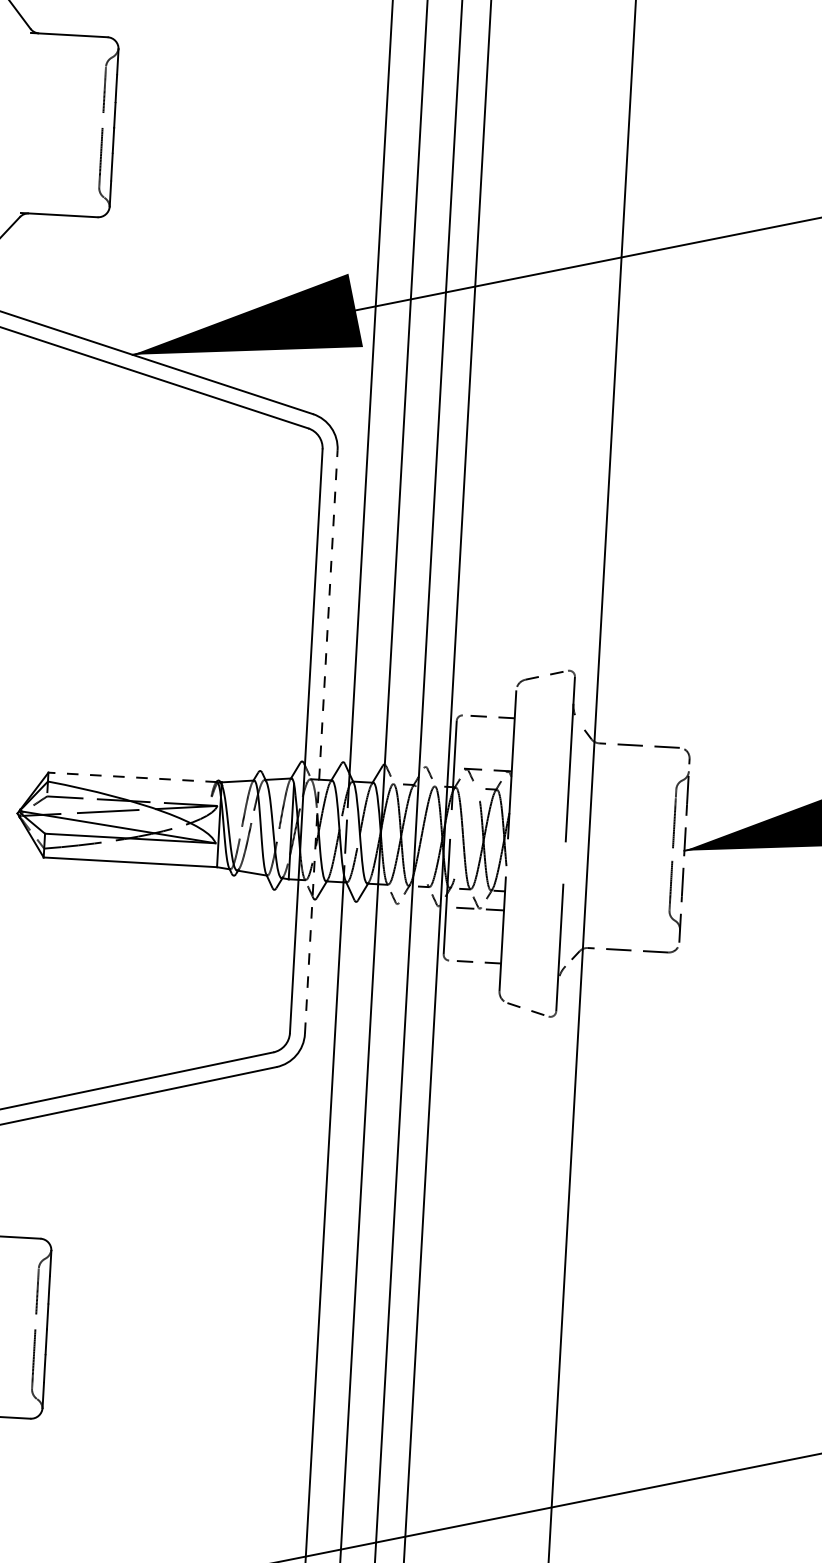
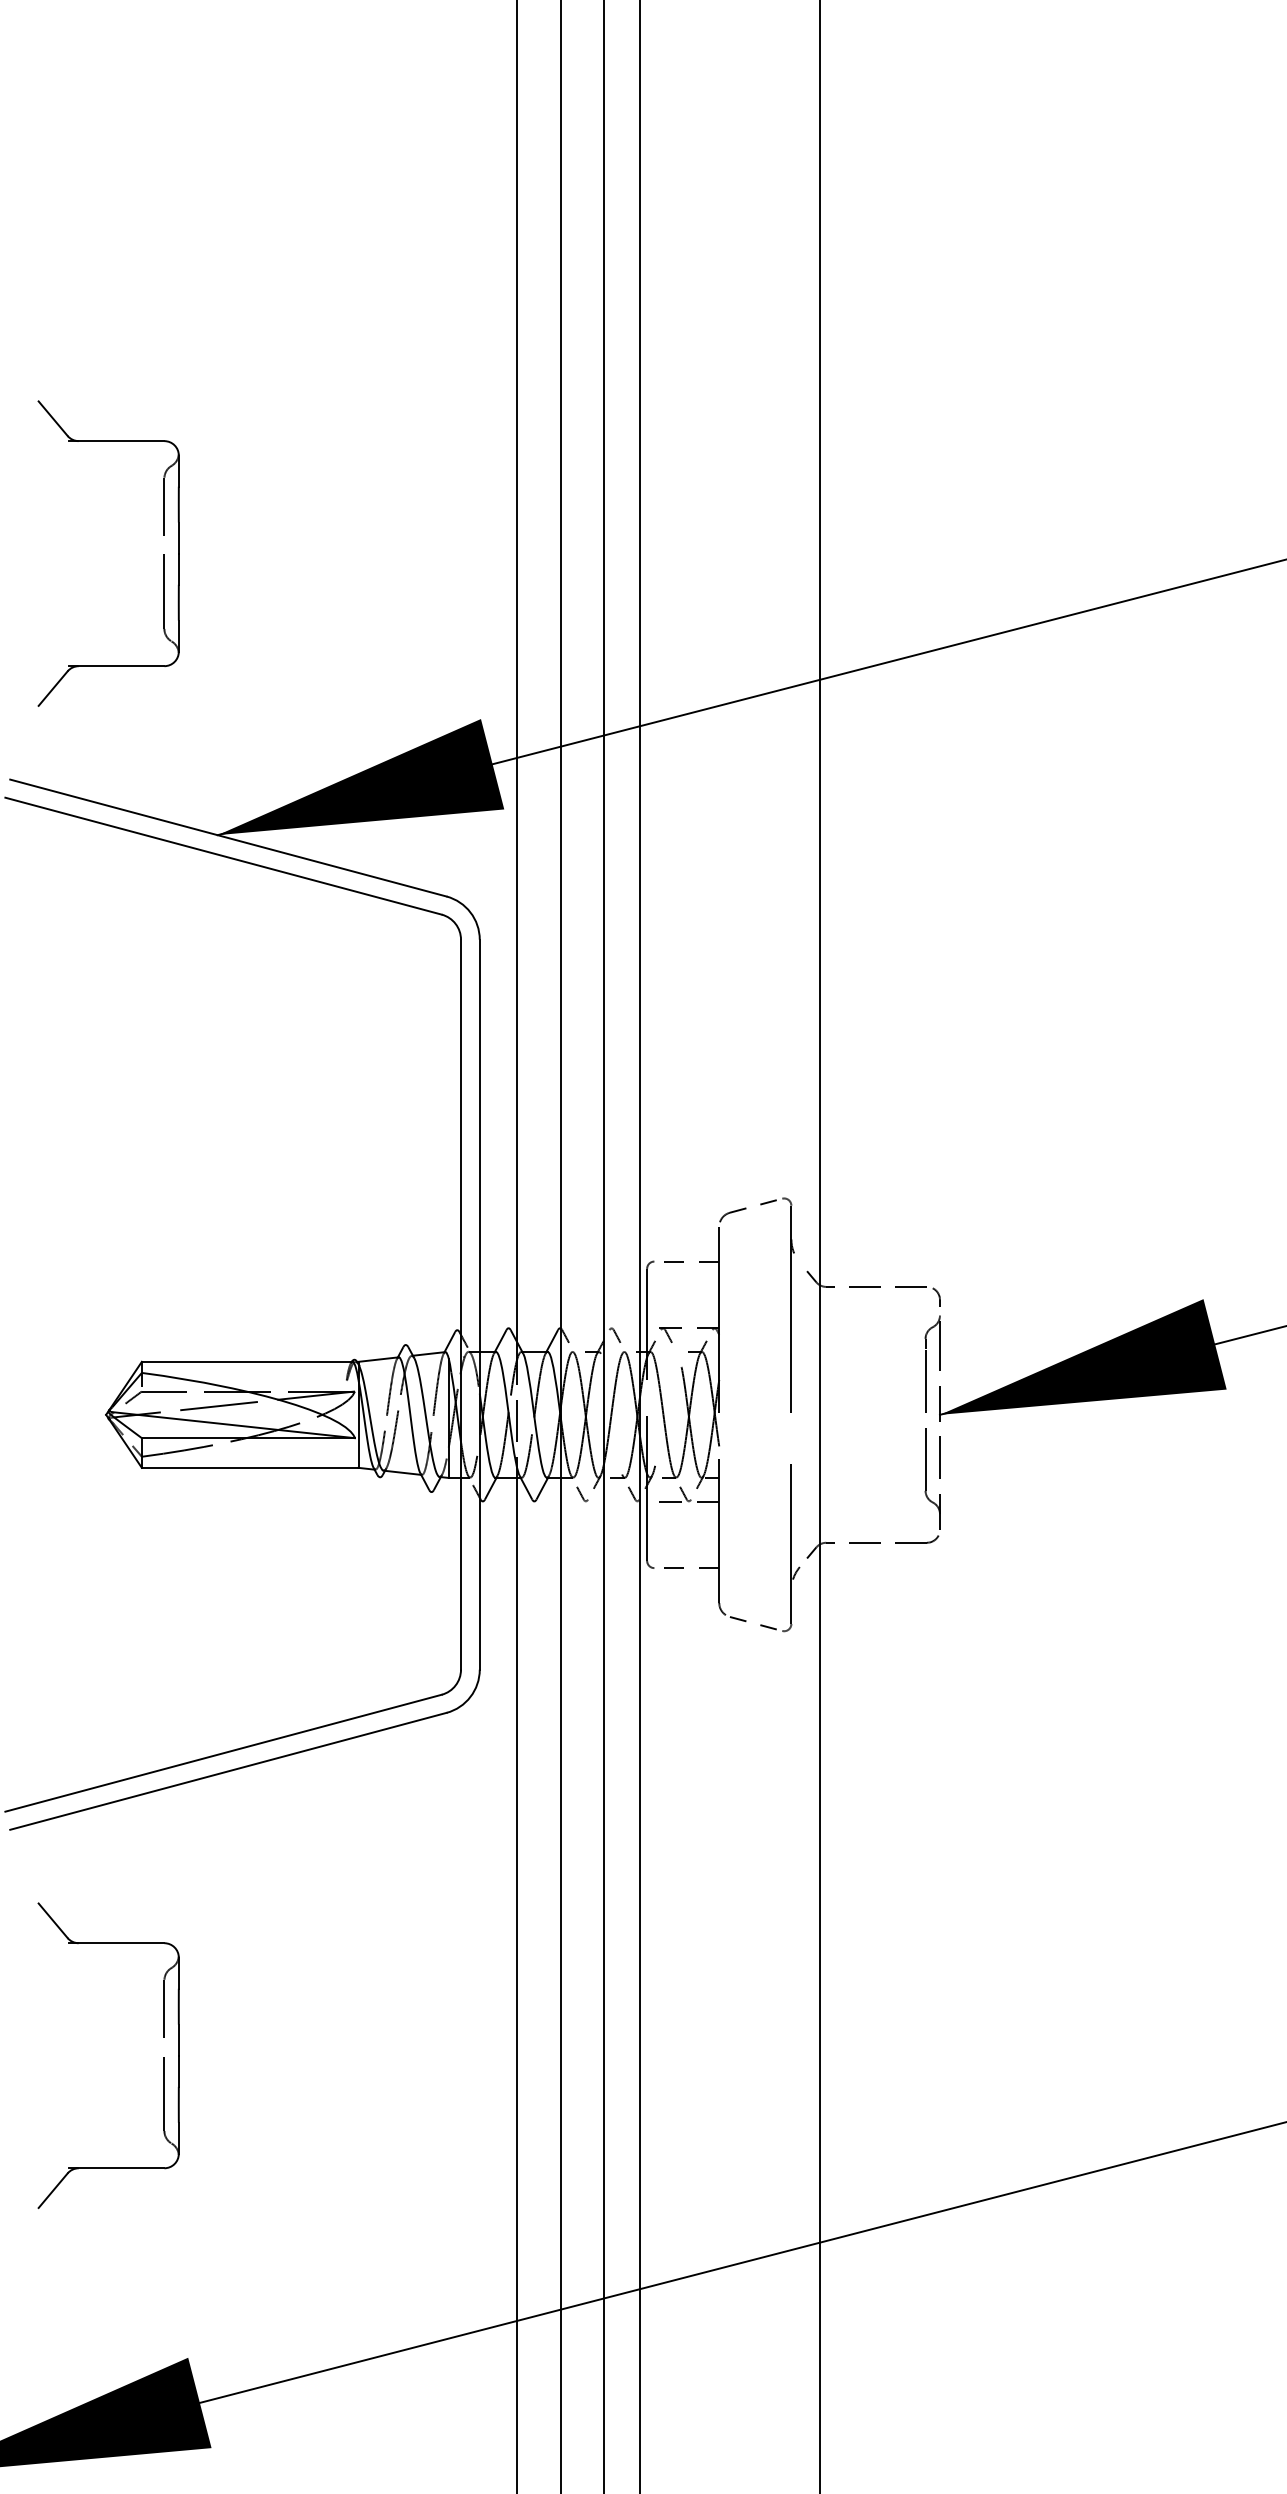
line: (321, 741) -> (479, 1304), dashed -> solid
line: (132, 777) -> (246, 1361), dashed -> solid

